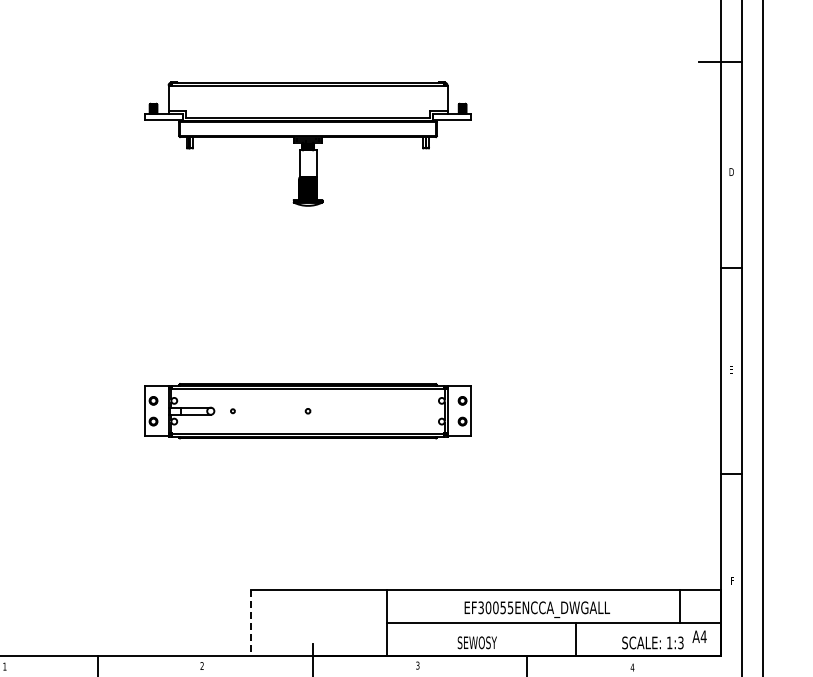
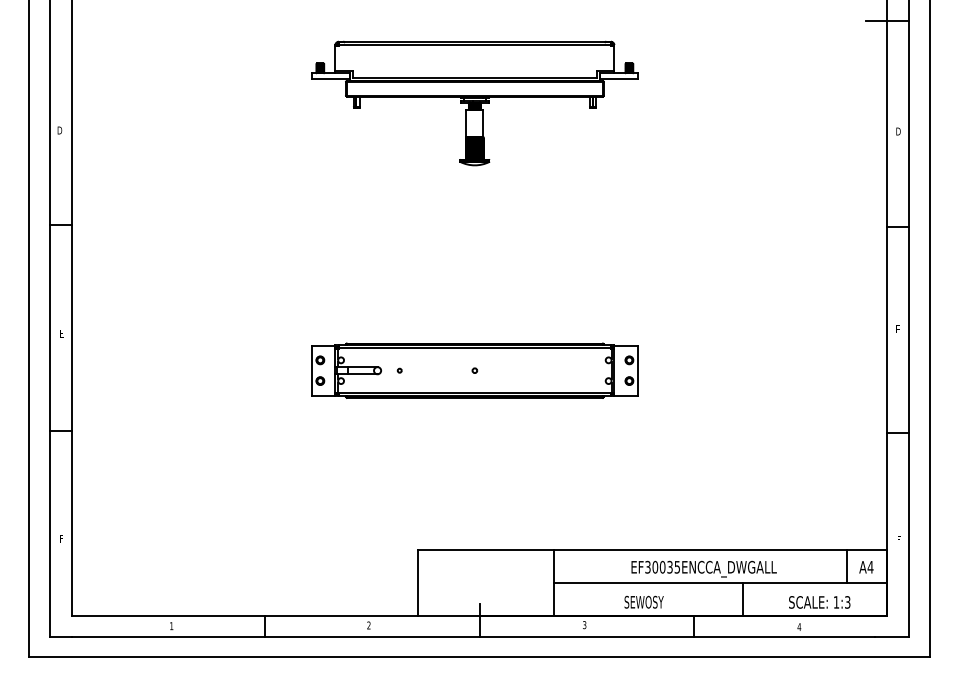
text: (502, 607) -> (669, 566), EF30055ENCCA_DWGALL -> EF30035ENCCA_DWGALL
line: (251, 624) -> (418, 583), dashed -> solid
text: (699, 637) -> (866, 567), moved

